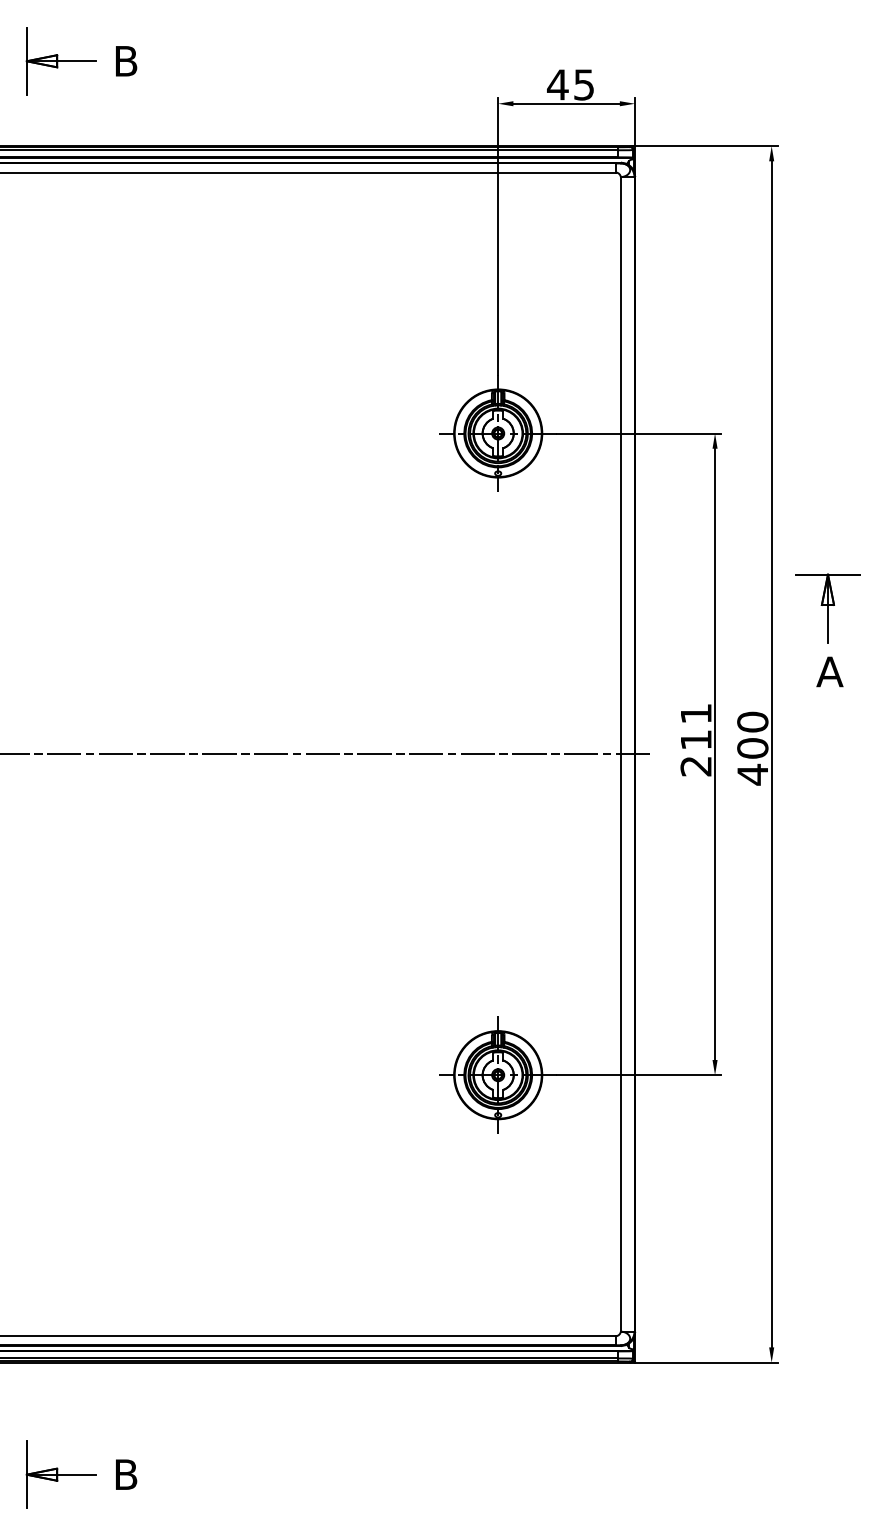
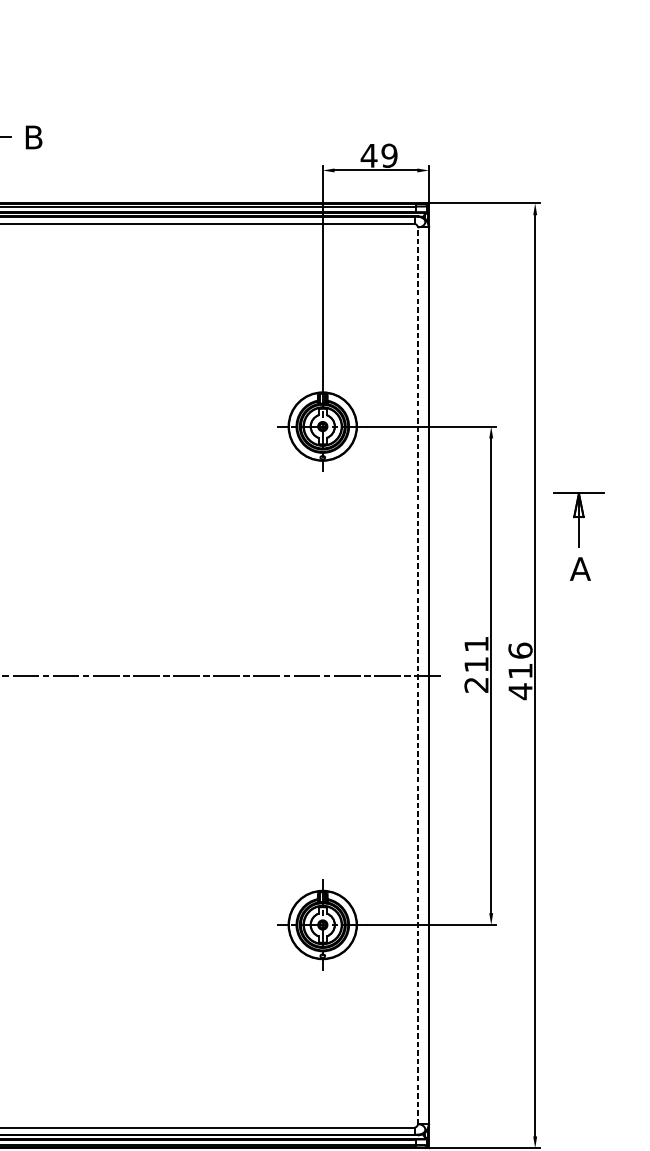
text: (583, 84) -> (389, 155), 45 -> 49
part: (827, 630) -> (578, 536), moved
text: (752, 734) -> (520, 660), 400 -> 416
line: (620, 753) -> (417, 675), solid -> dashed

